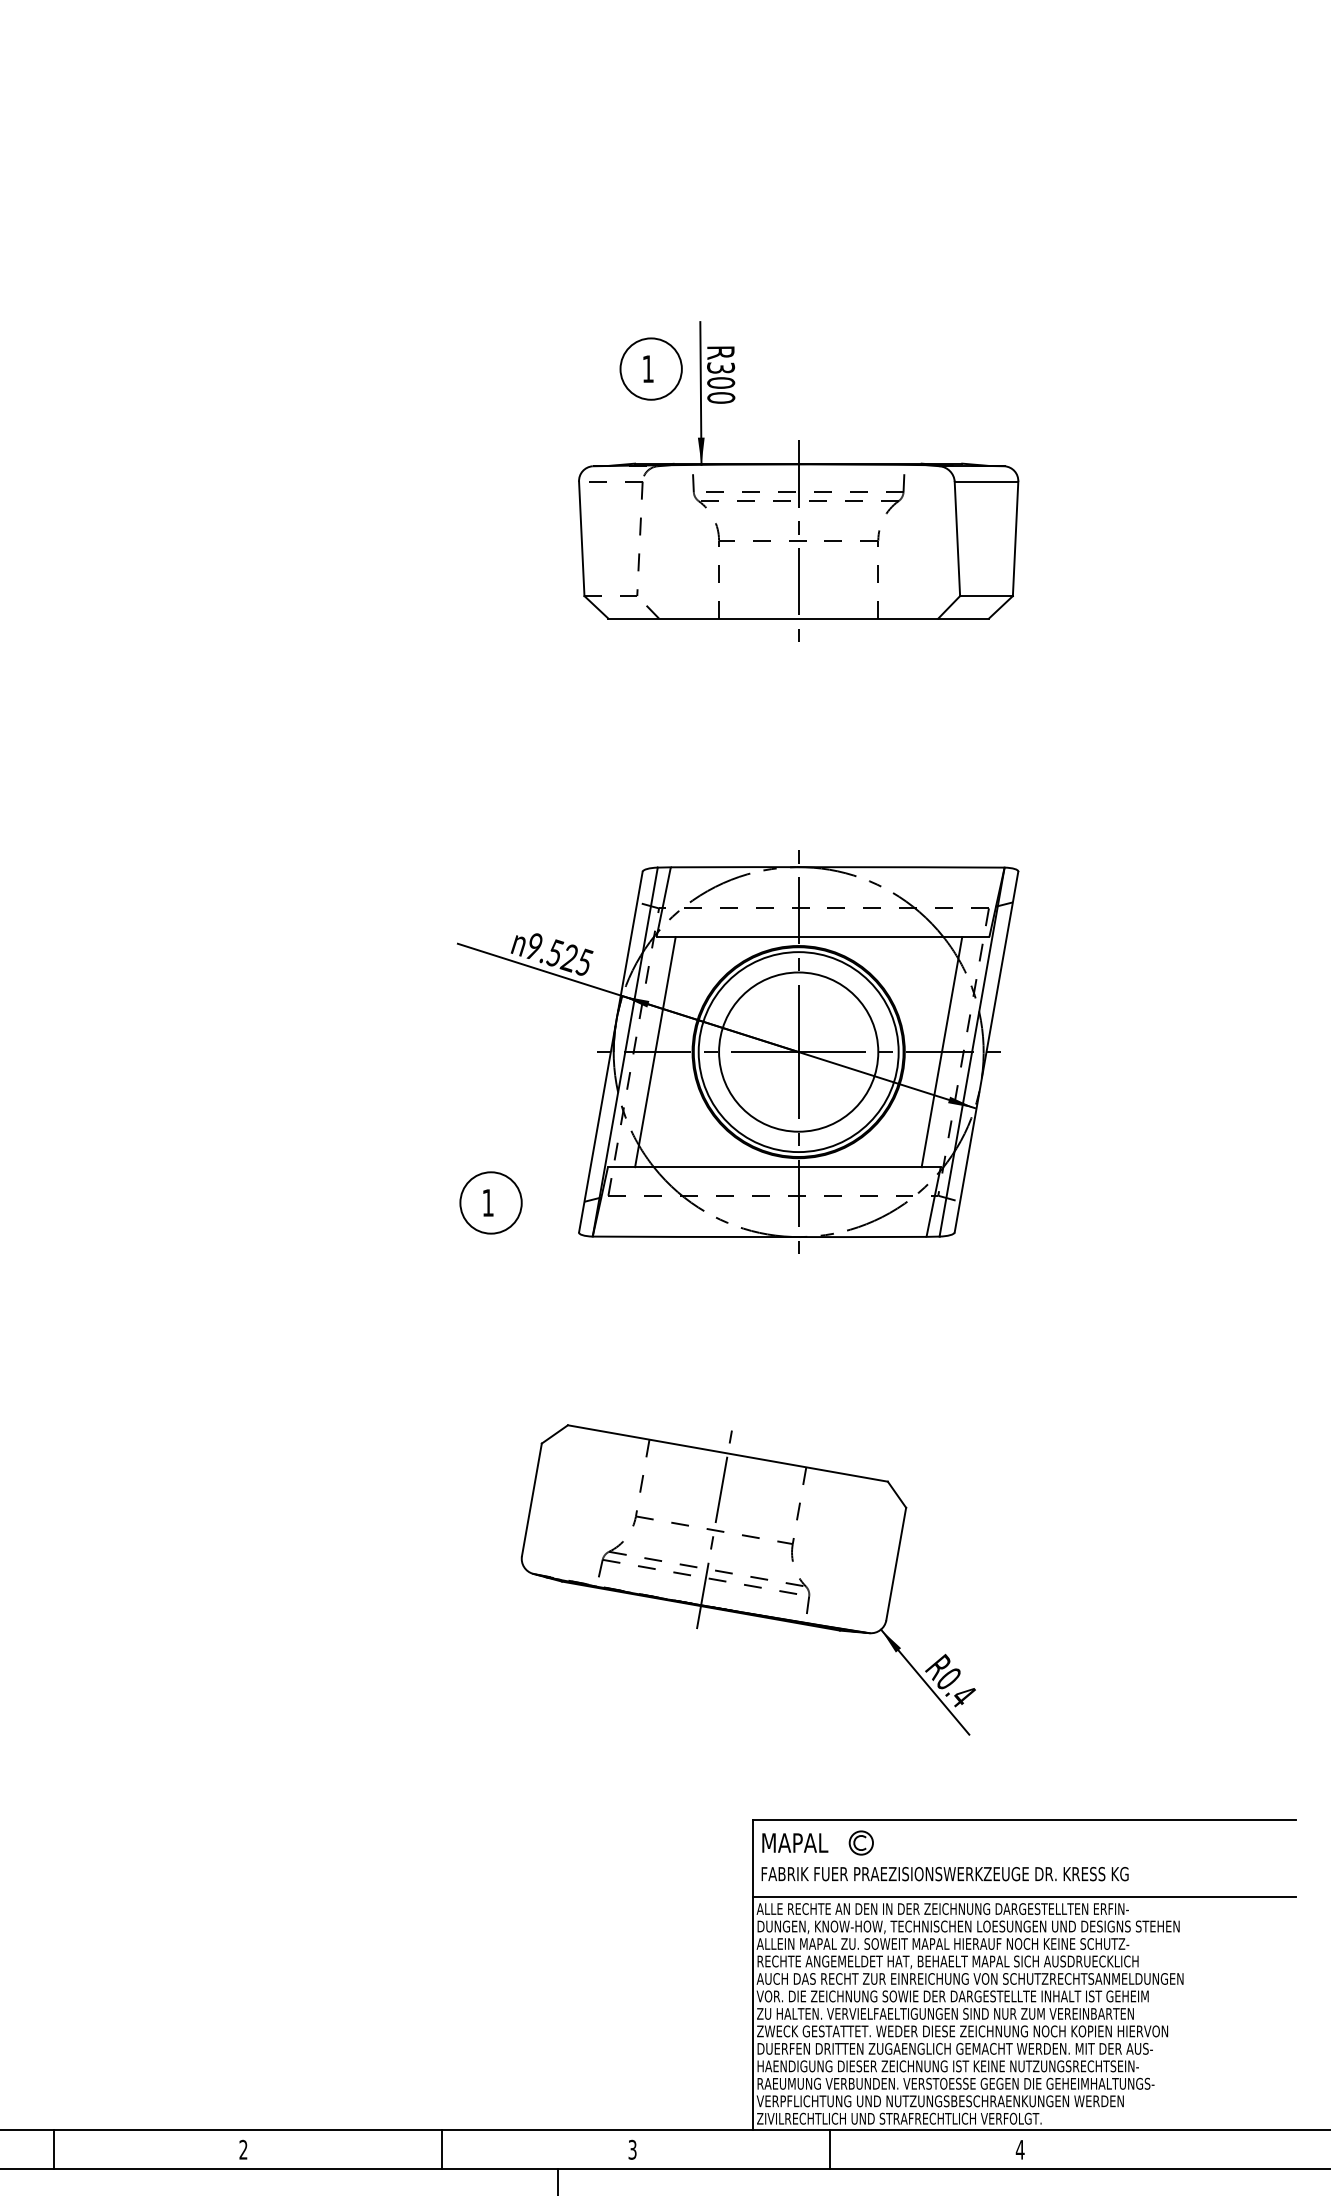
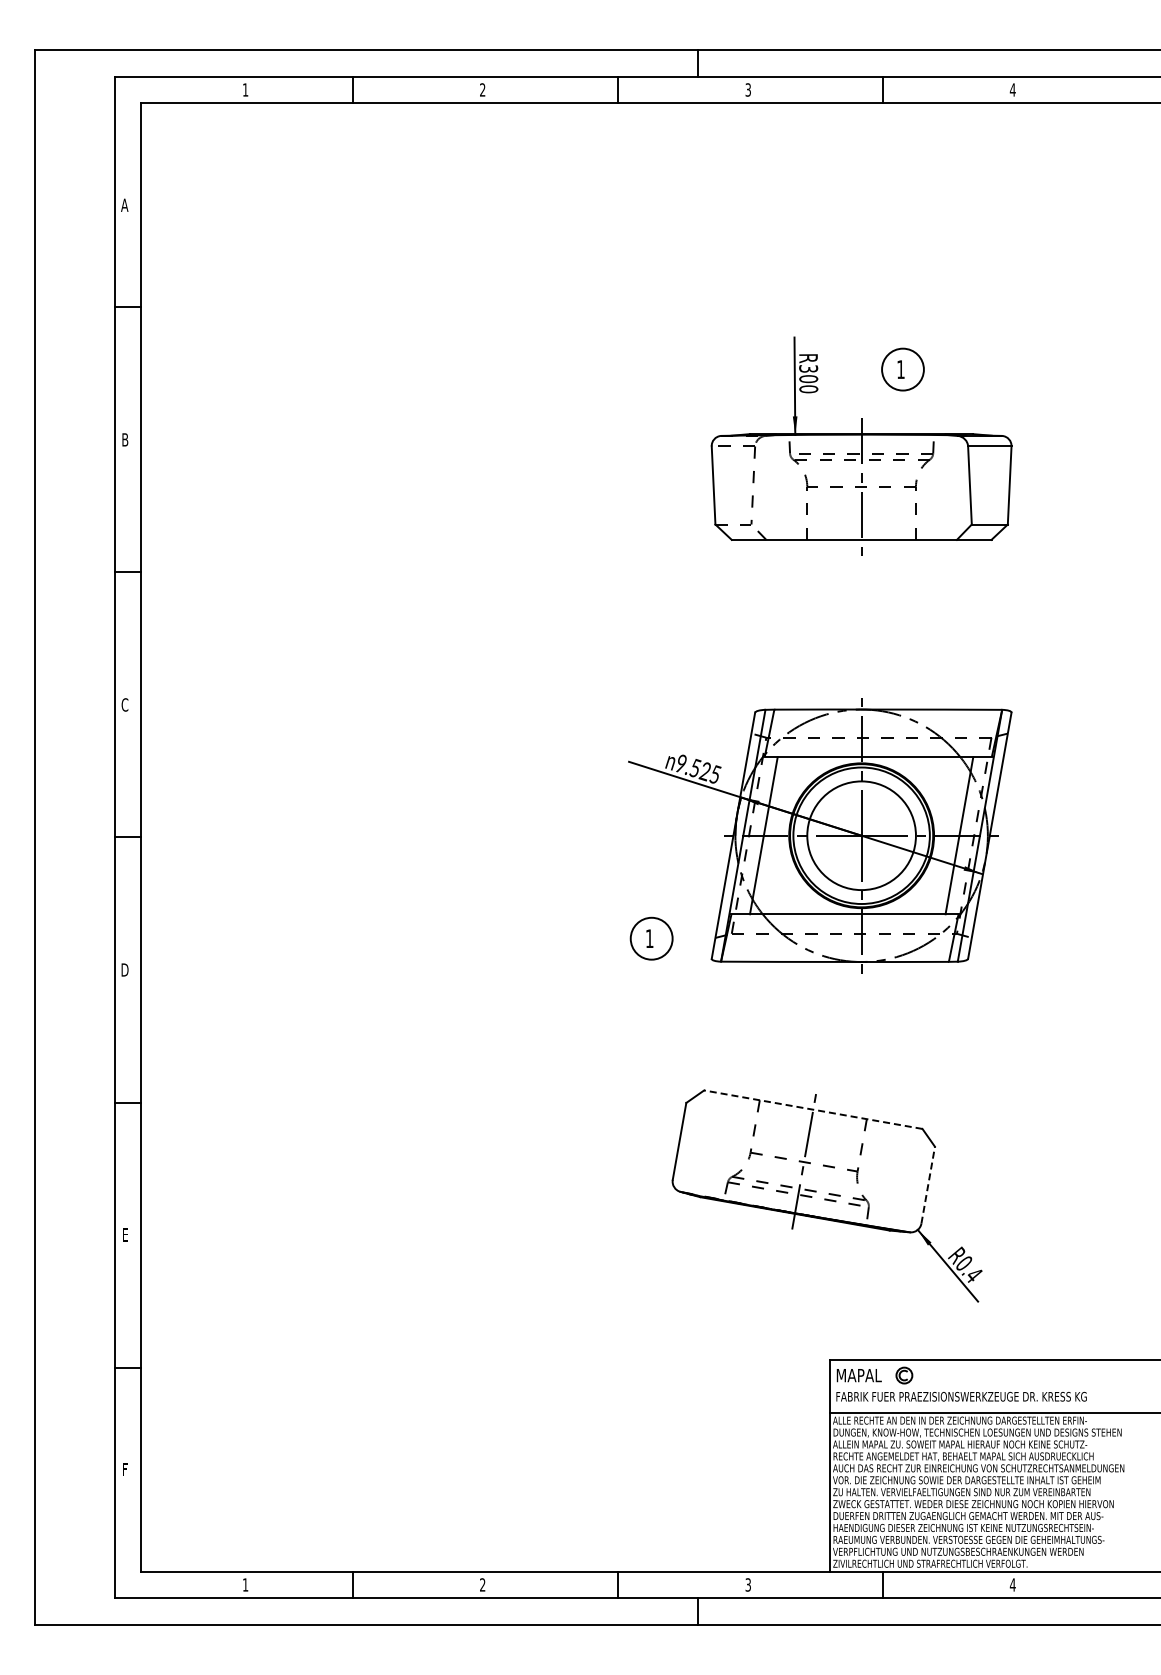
part: (650, 368) -> (902, 369), moved
line: (728, 1453) -> (813, 1109), solid -> dashed
line: (896, 1563) -> (928, 1184), solid -> dashed

